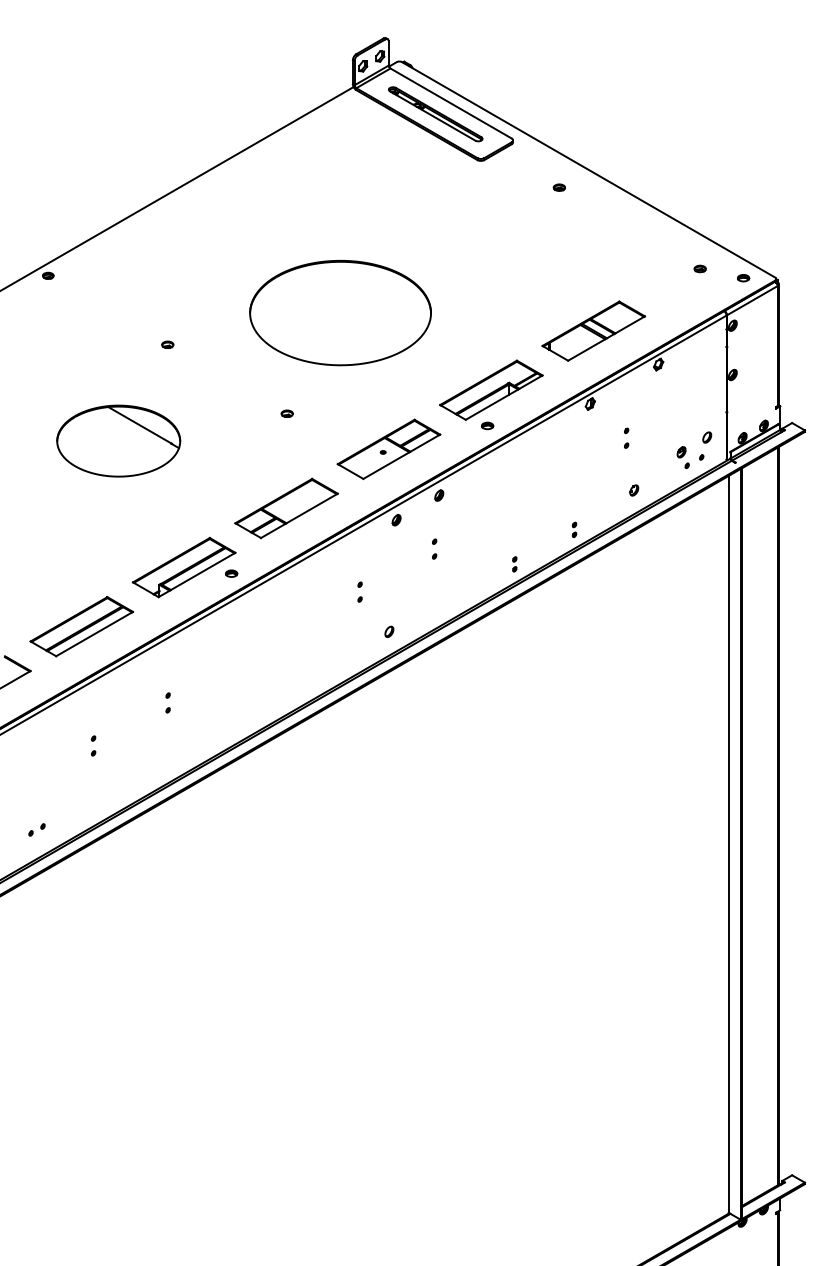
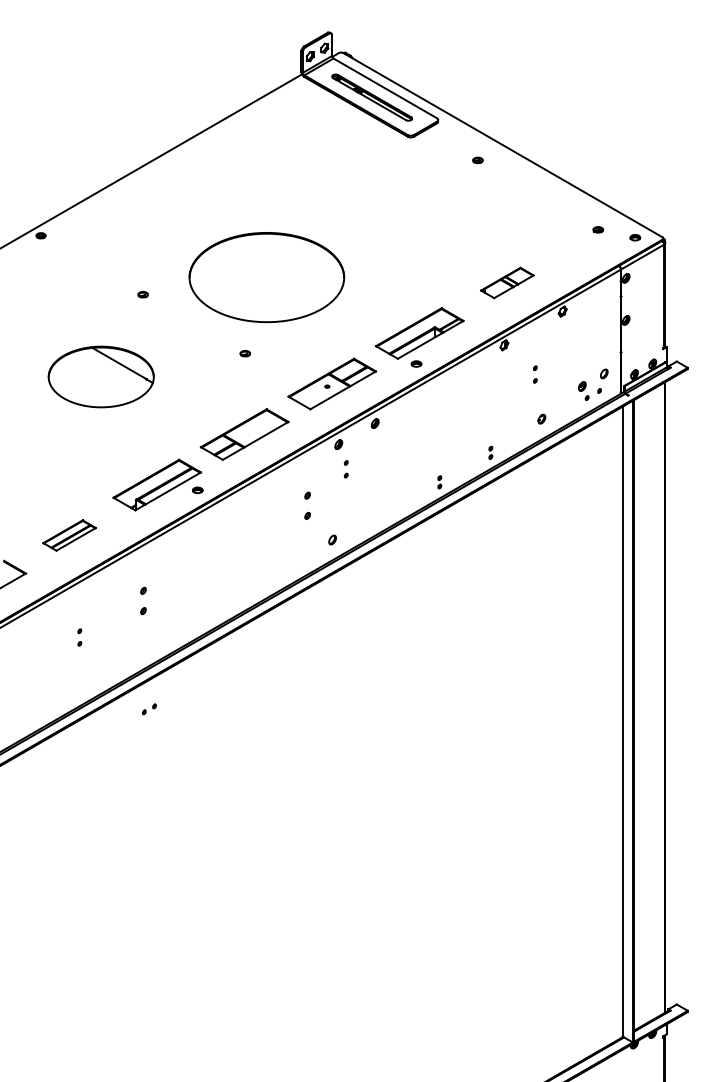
part: (340, 313) -> (266, 277), moved
part: (594, 330) -> (507, 282), size x0.6
part: (433, 549) -> (345, 469), moved
part: (360, 592) -> (307, 506), size x1.6
part: (81, 626) -> (69, 535), size x0.6
part: (168, 702) -> (143, 600), size x1.6
part: (37, 830) -> (149, 709), moved

